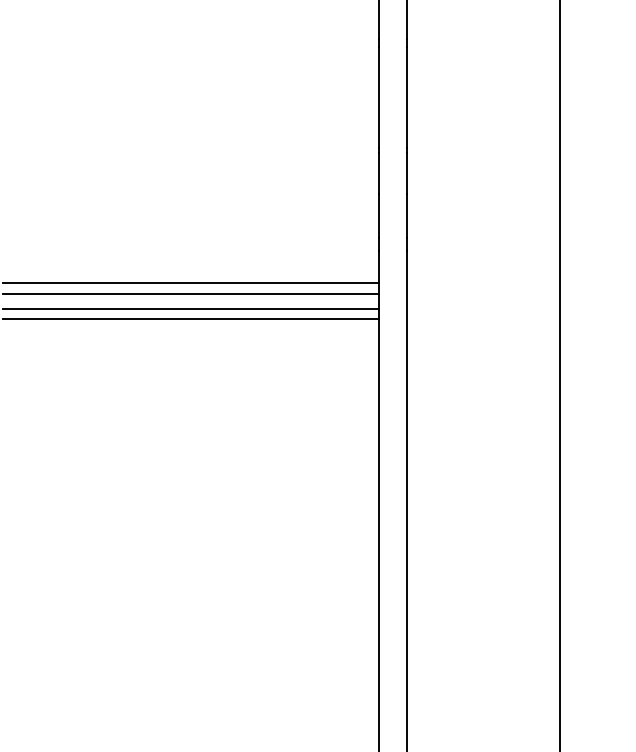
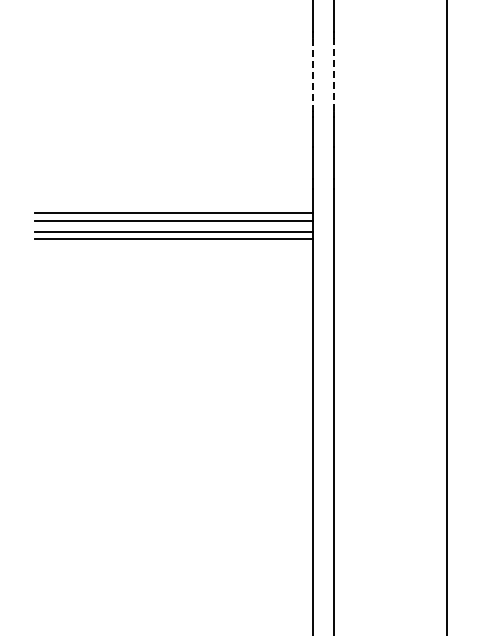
line: (379, 96) -> (313, 74), solid -> dashed
line: (406, 97) -> (333, 75), solid -> dashed

